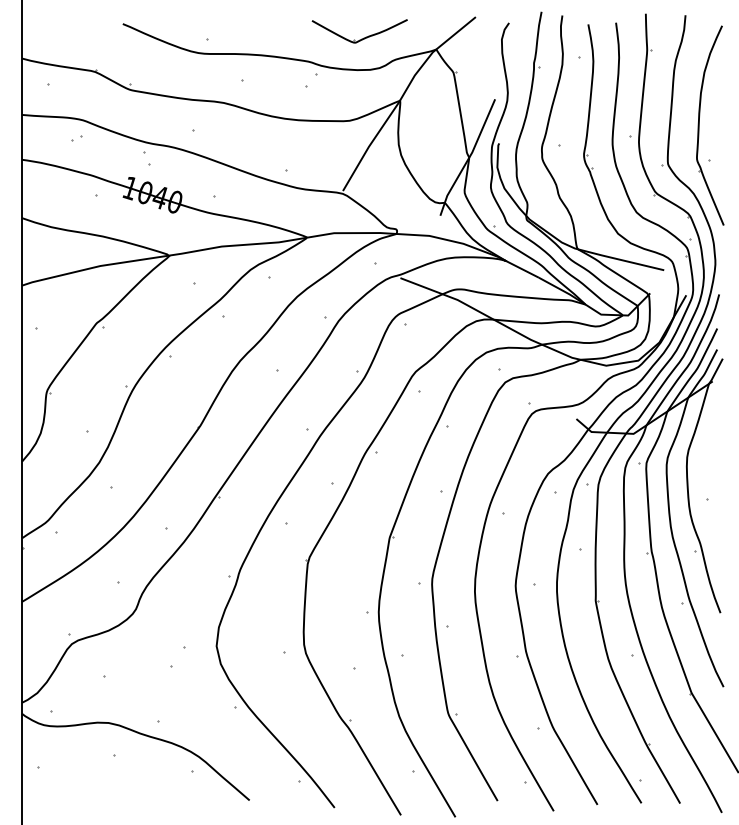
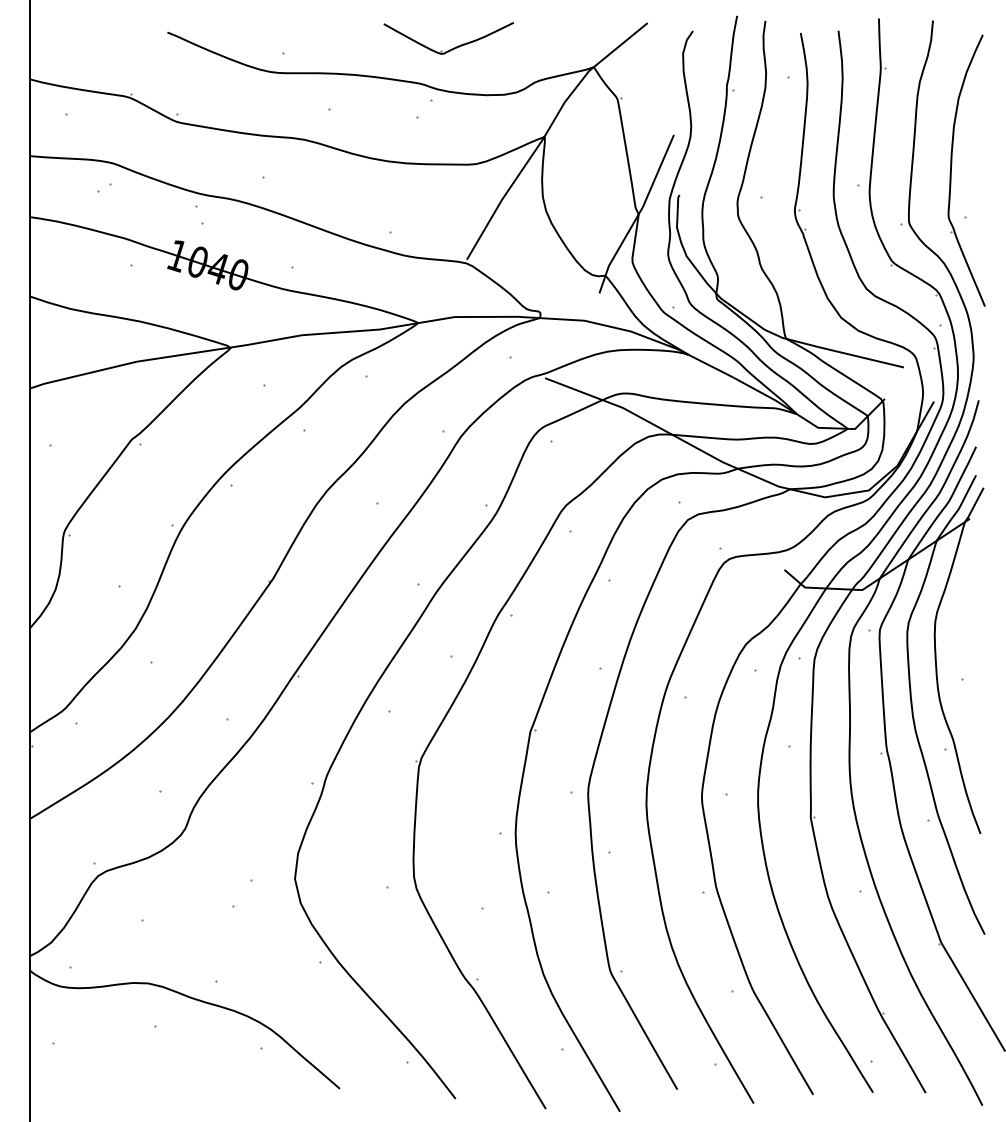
part: (363, 38) -> (453, 47), moved

